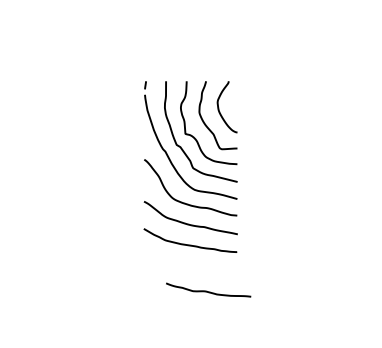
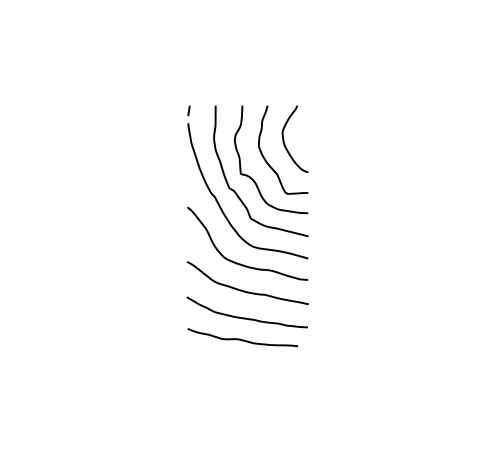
curve: (208, 291) -> (242, 339), moved

